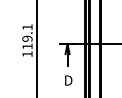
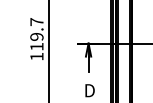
text: (27, 27) -> (36, 22), 119.1 -> 119.7

